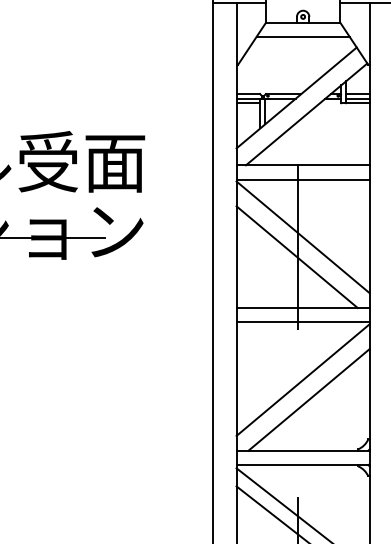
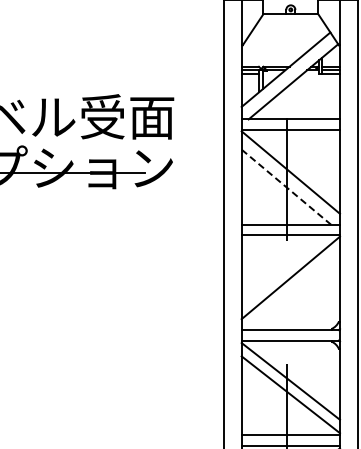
line: (302, 36) -> (290, 24), removed
line: (297, 257) -> (286, 187), solid -> dashed
line: (308, 399) -> (294, 292), removed

